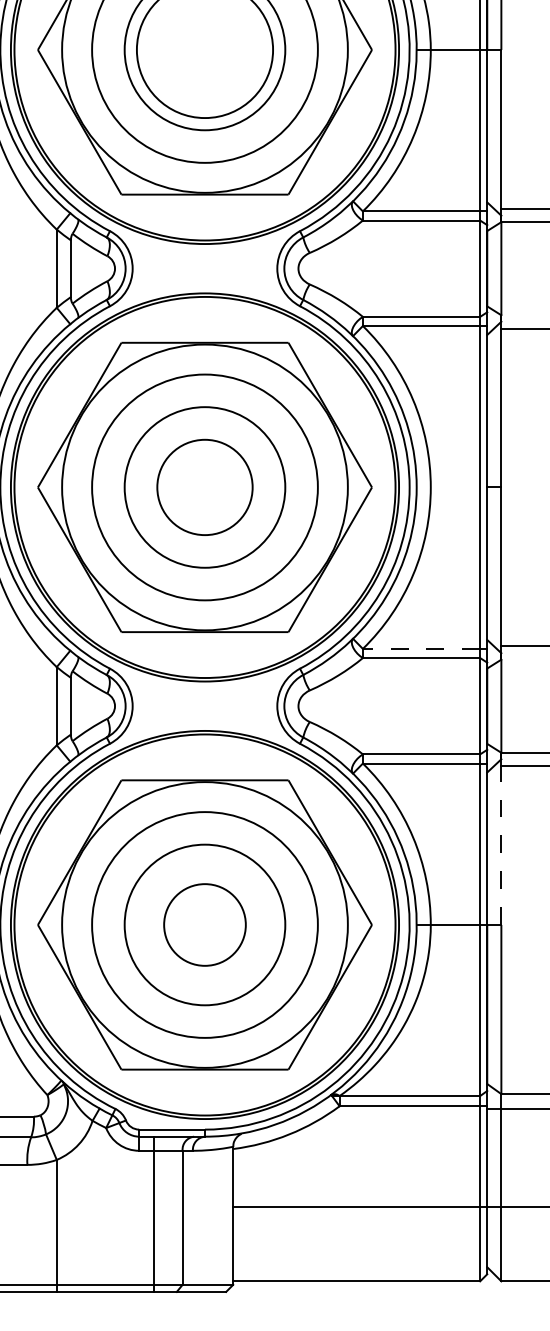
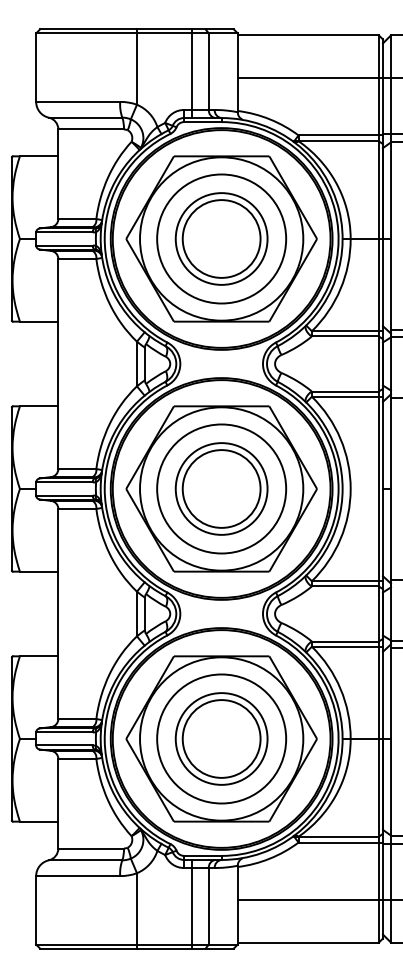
circle: (204, 486) -> (221, 488), size x1.43
line: (421, 649) -> (345, 581), dashed -> solid
line: (502, 845) -> (391, 693), dashed -> solid
circle: (204, 924) -> (221, 738), size x1.67

